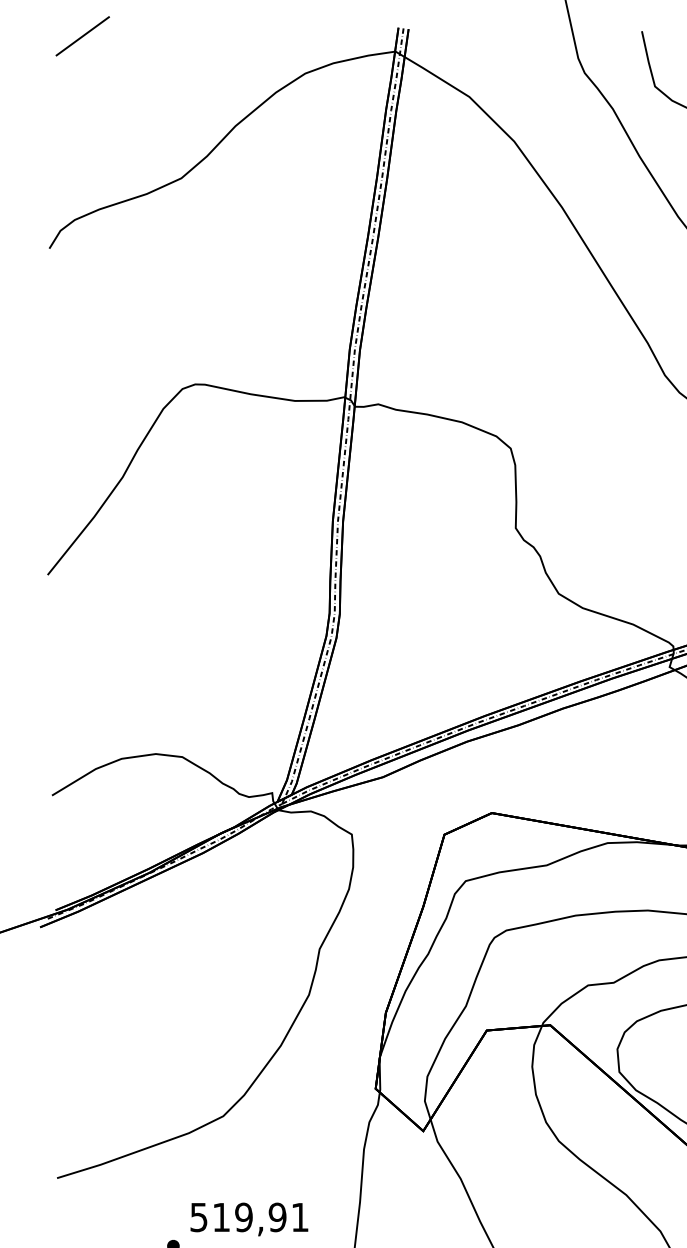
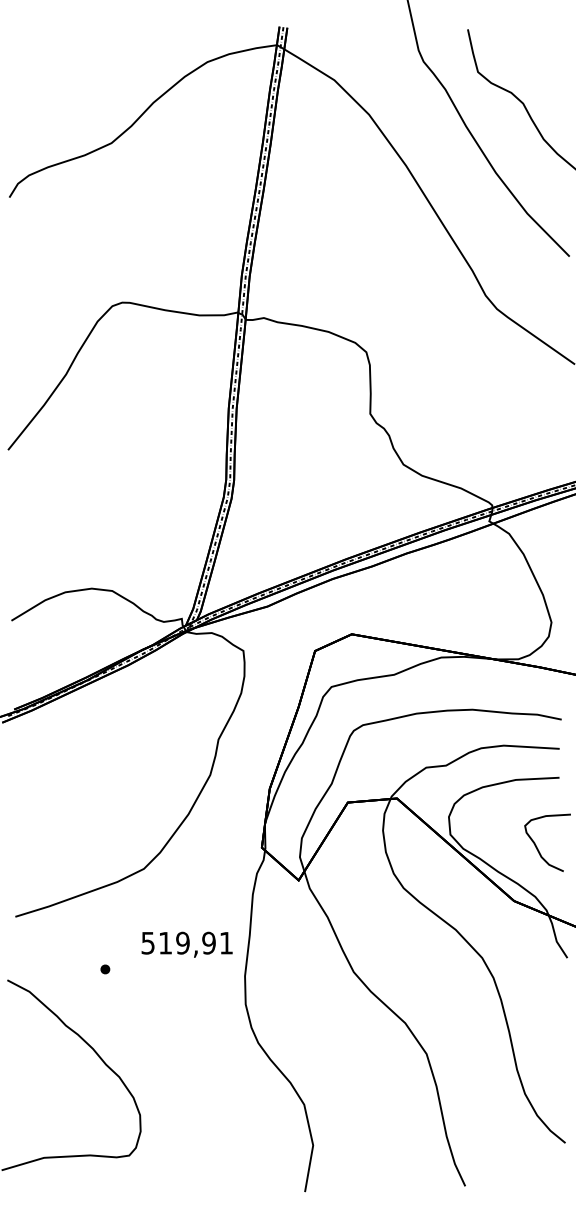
line: (83, 35) -> (35, 32), removed
text: (248, 1219) -> (186, 944), moved

